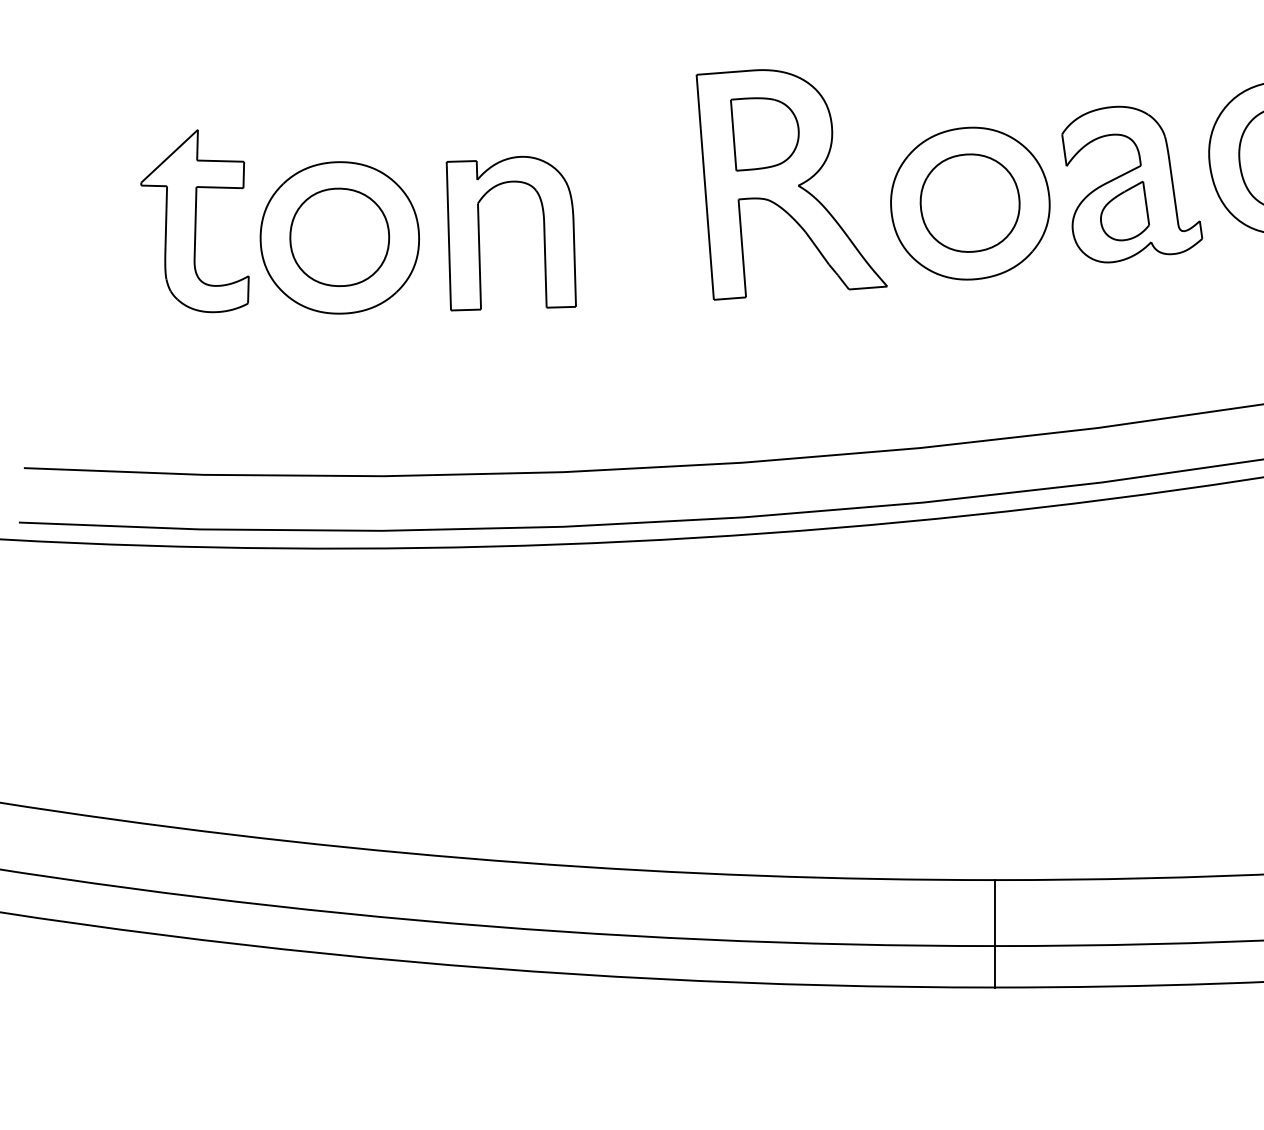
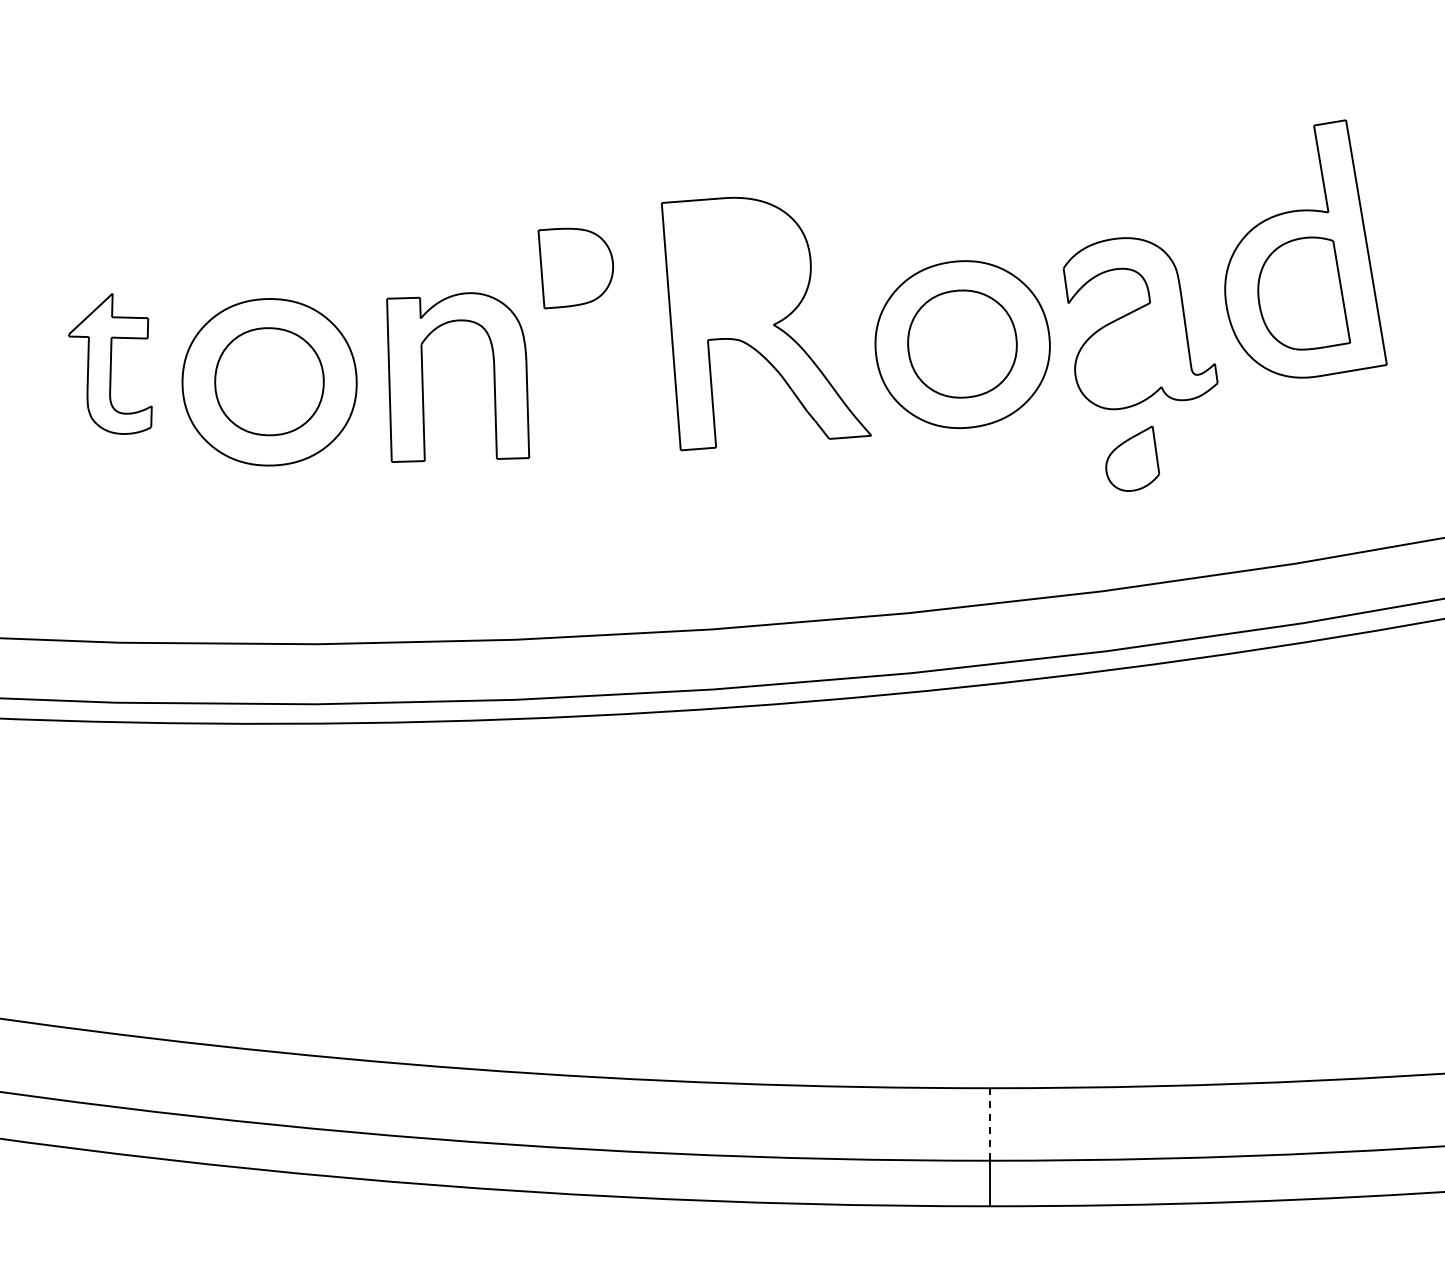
part: (764, 134) -> (575, 268), moved
part: (1124, 210) -> (1132, 458), moved
part: (195, 220) -> (110, 363), size x0.7
line: (995, 913) -> (990, 1124), solid -> dashed

